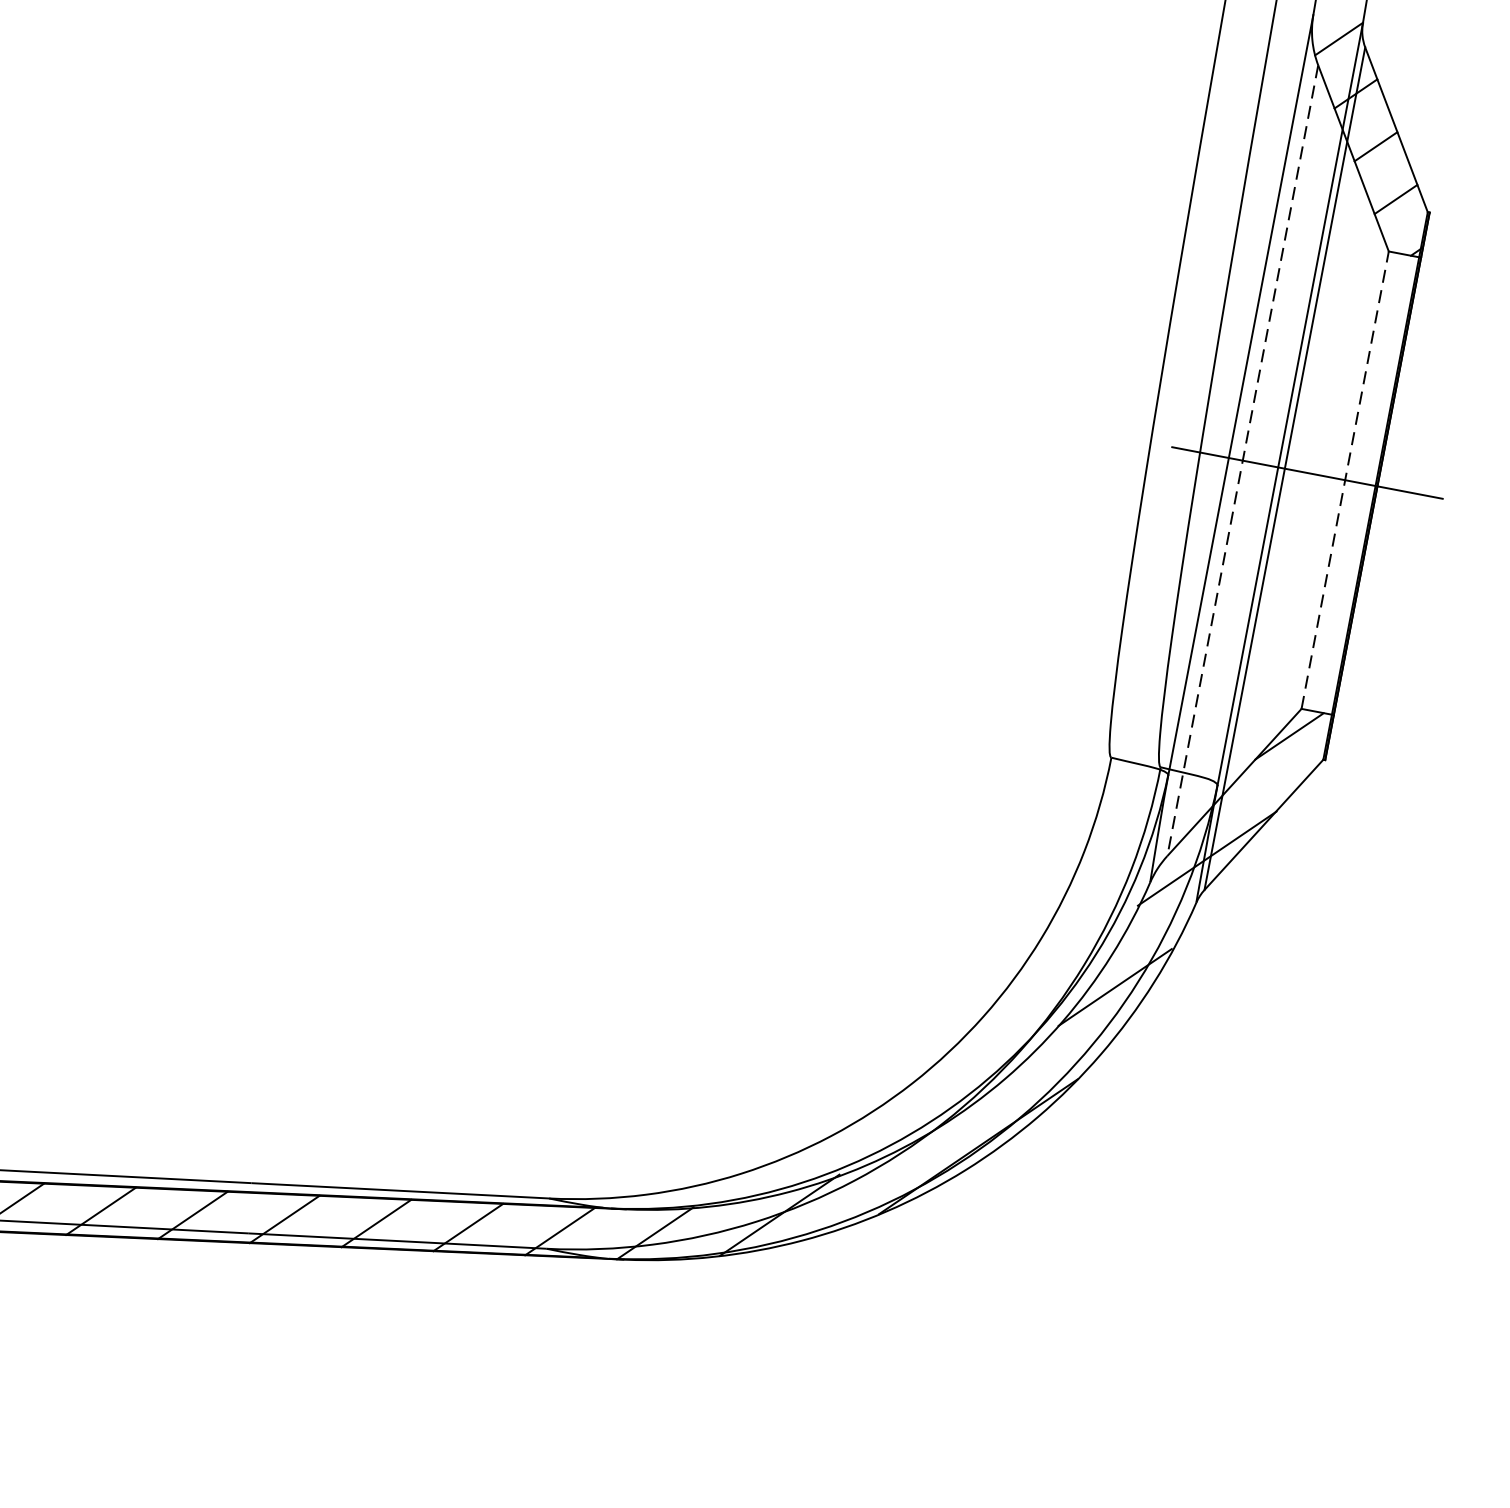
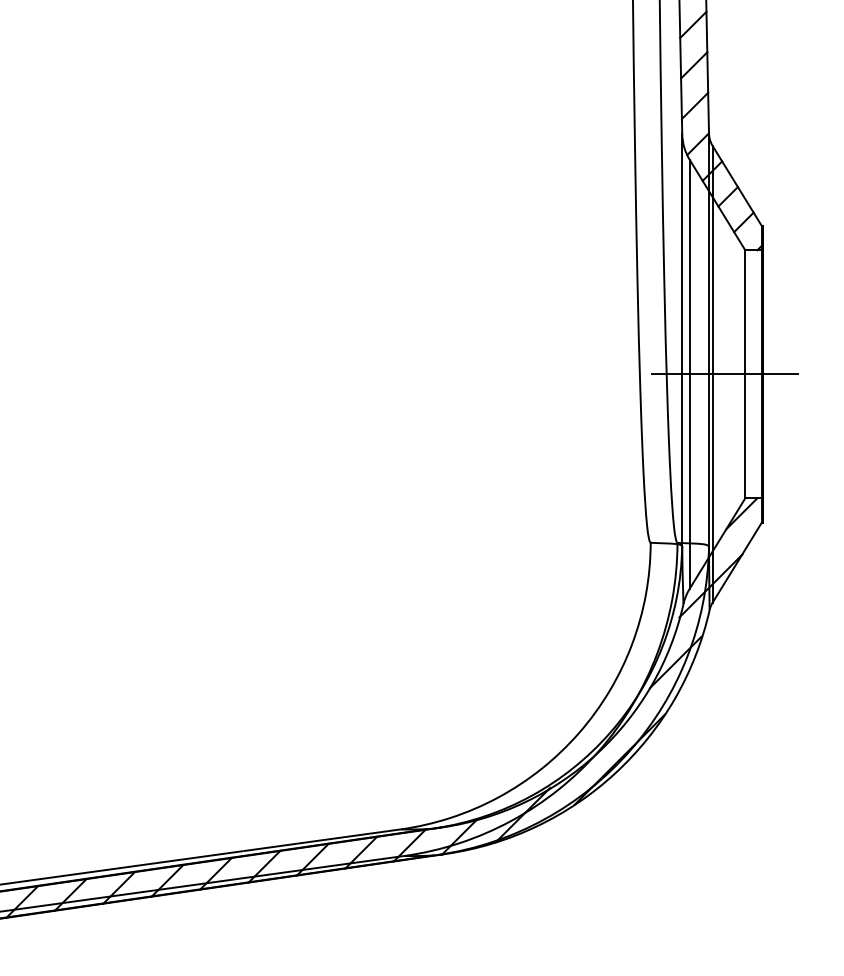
line: (1242, 460) -> (689, 374), dashed -> solid
line: (1345, 480) -> (745, 374), dashed -> solid

